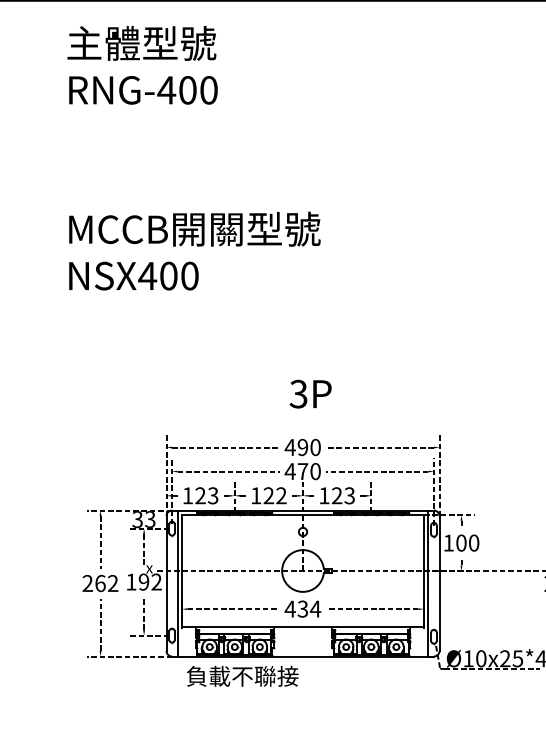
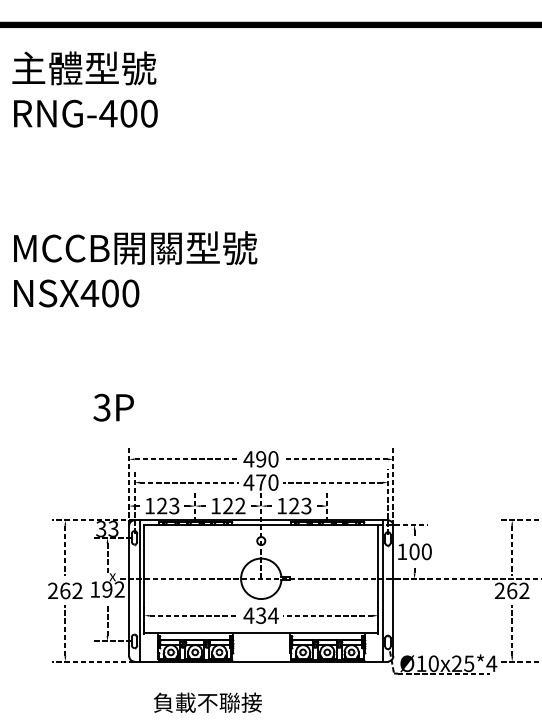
text: (193, 158) -> (134, 179), moved
text: (310, 393) -> (113, 407), moved
text: (242, 676) -> (207, 702), moved

